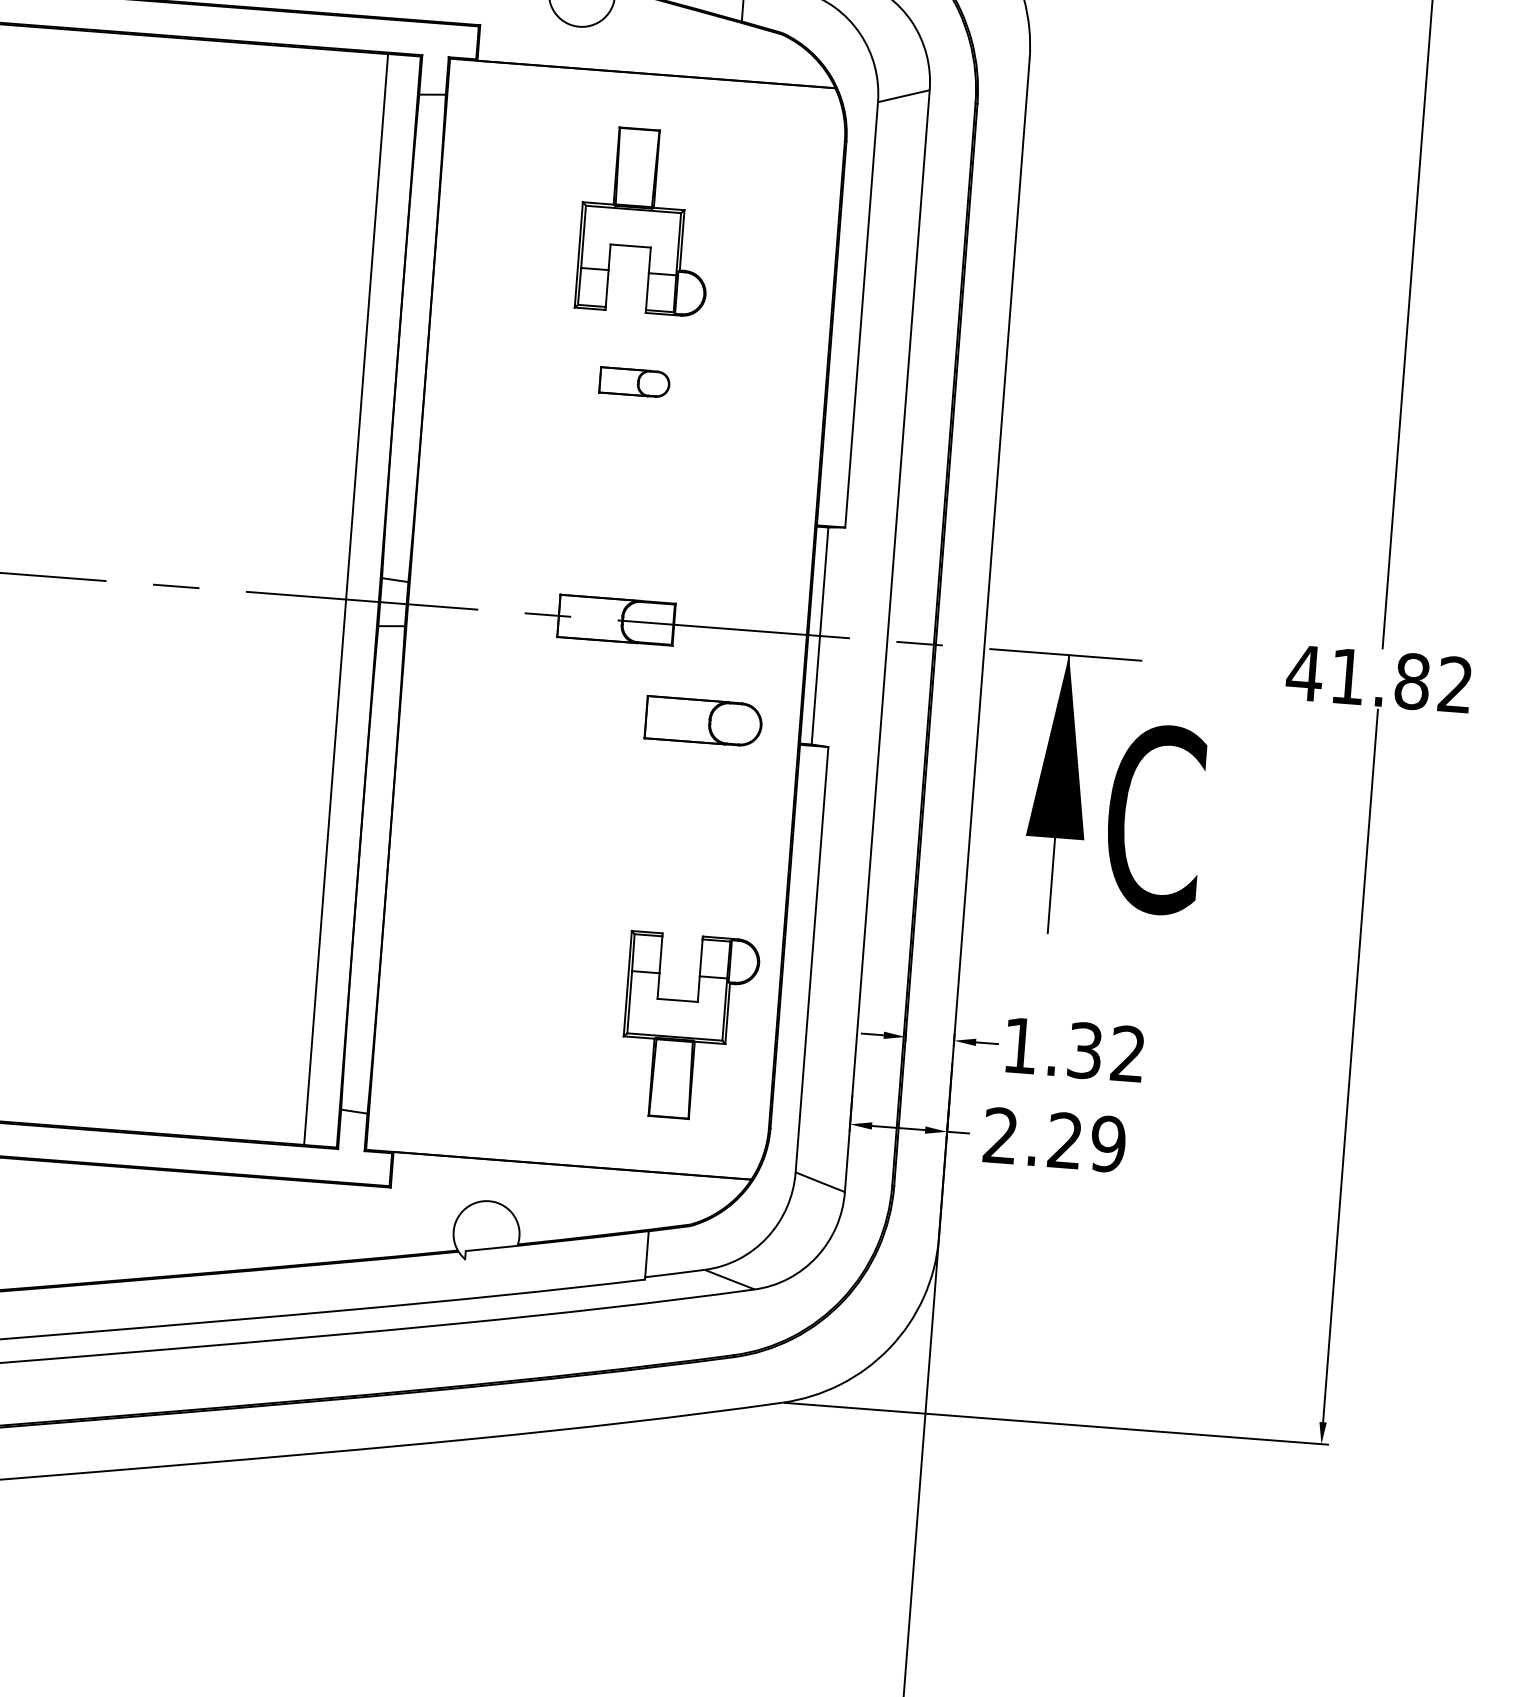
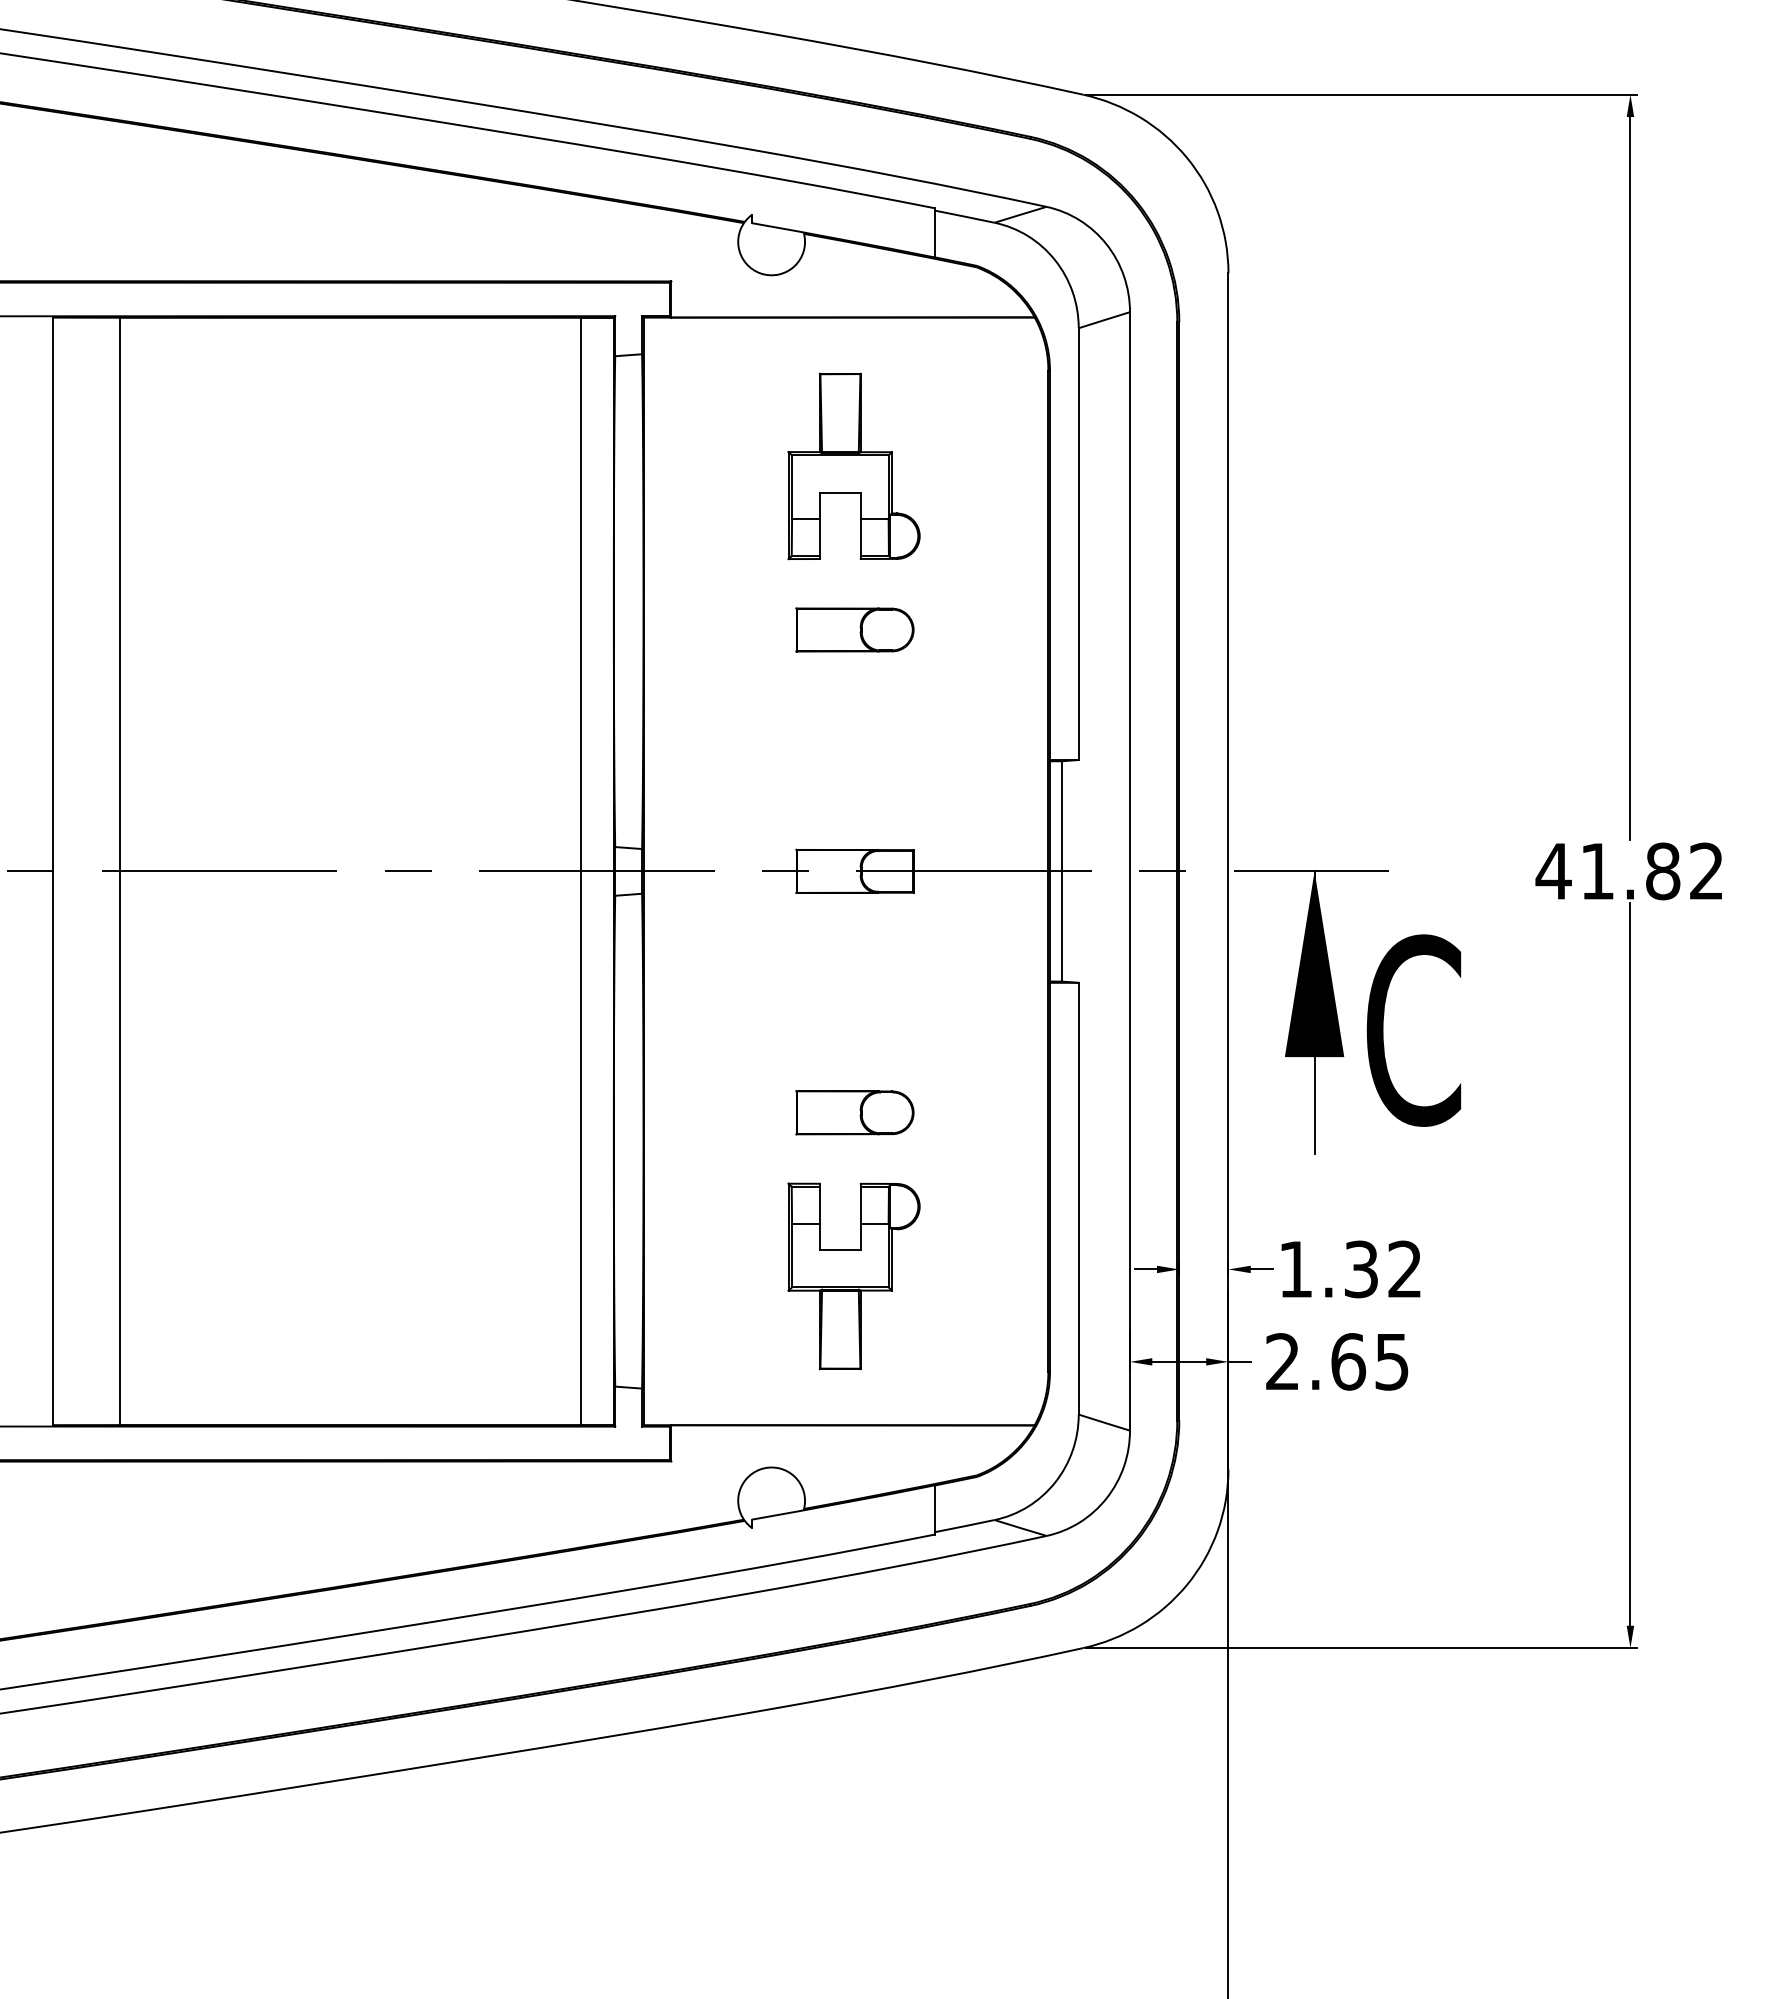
part: (634, 381) -> (854, 629), size x1.67
part: (703, 721) -> (854, 1112), moved
part: (688, 1027) -> (853, 1276), moved
text: (1087, 1142) -> (1370, 1361), 2.29 -> 2.65

